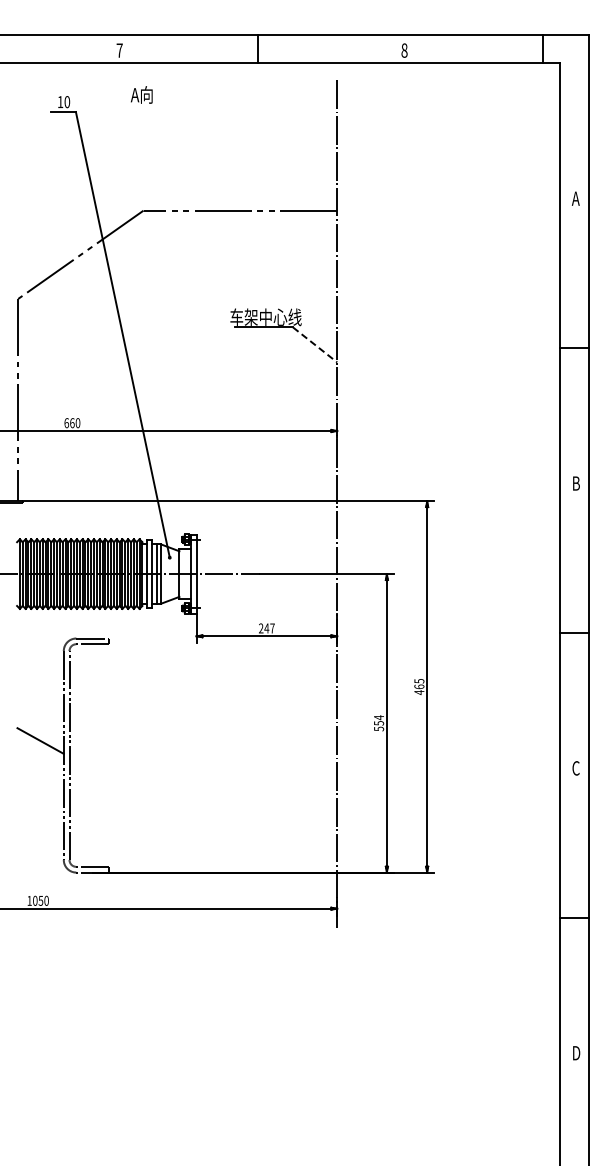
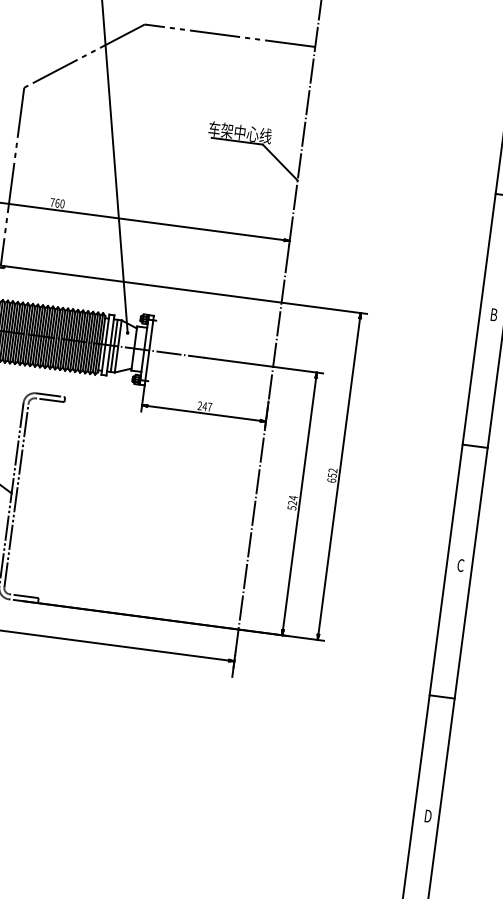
line: (315, 345) -> (280, 163), dashed -> solid
text: (66, 423) -> (52, 202), 660 -> 760
text: (419, 687) -> (332, 476), 465 -> 652
text: (379, 723) -> (293, 503), 554 -> 524

